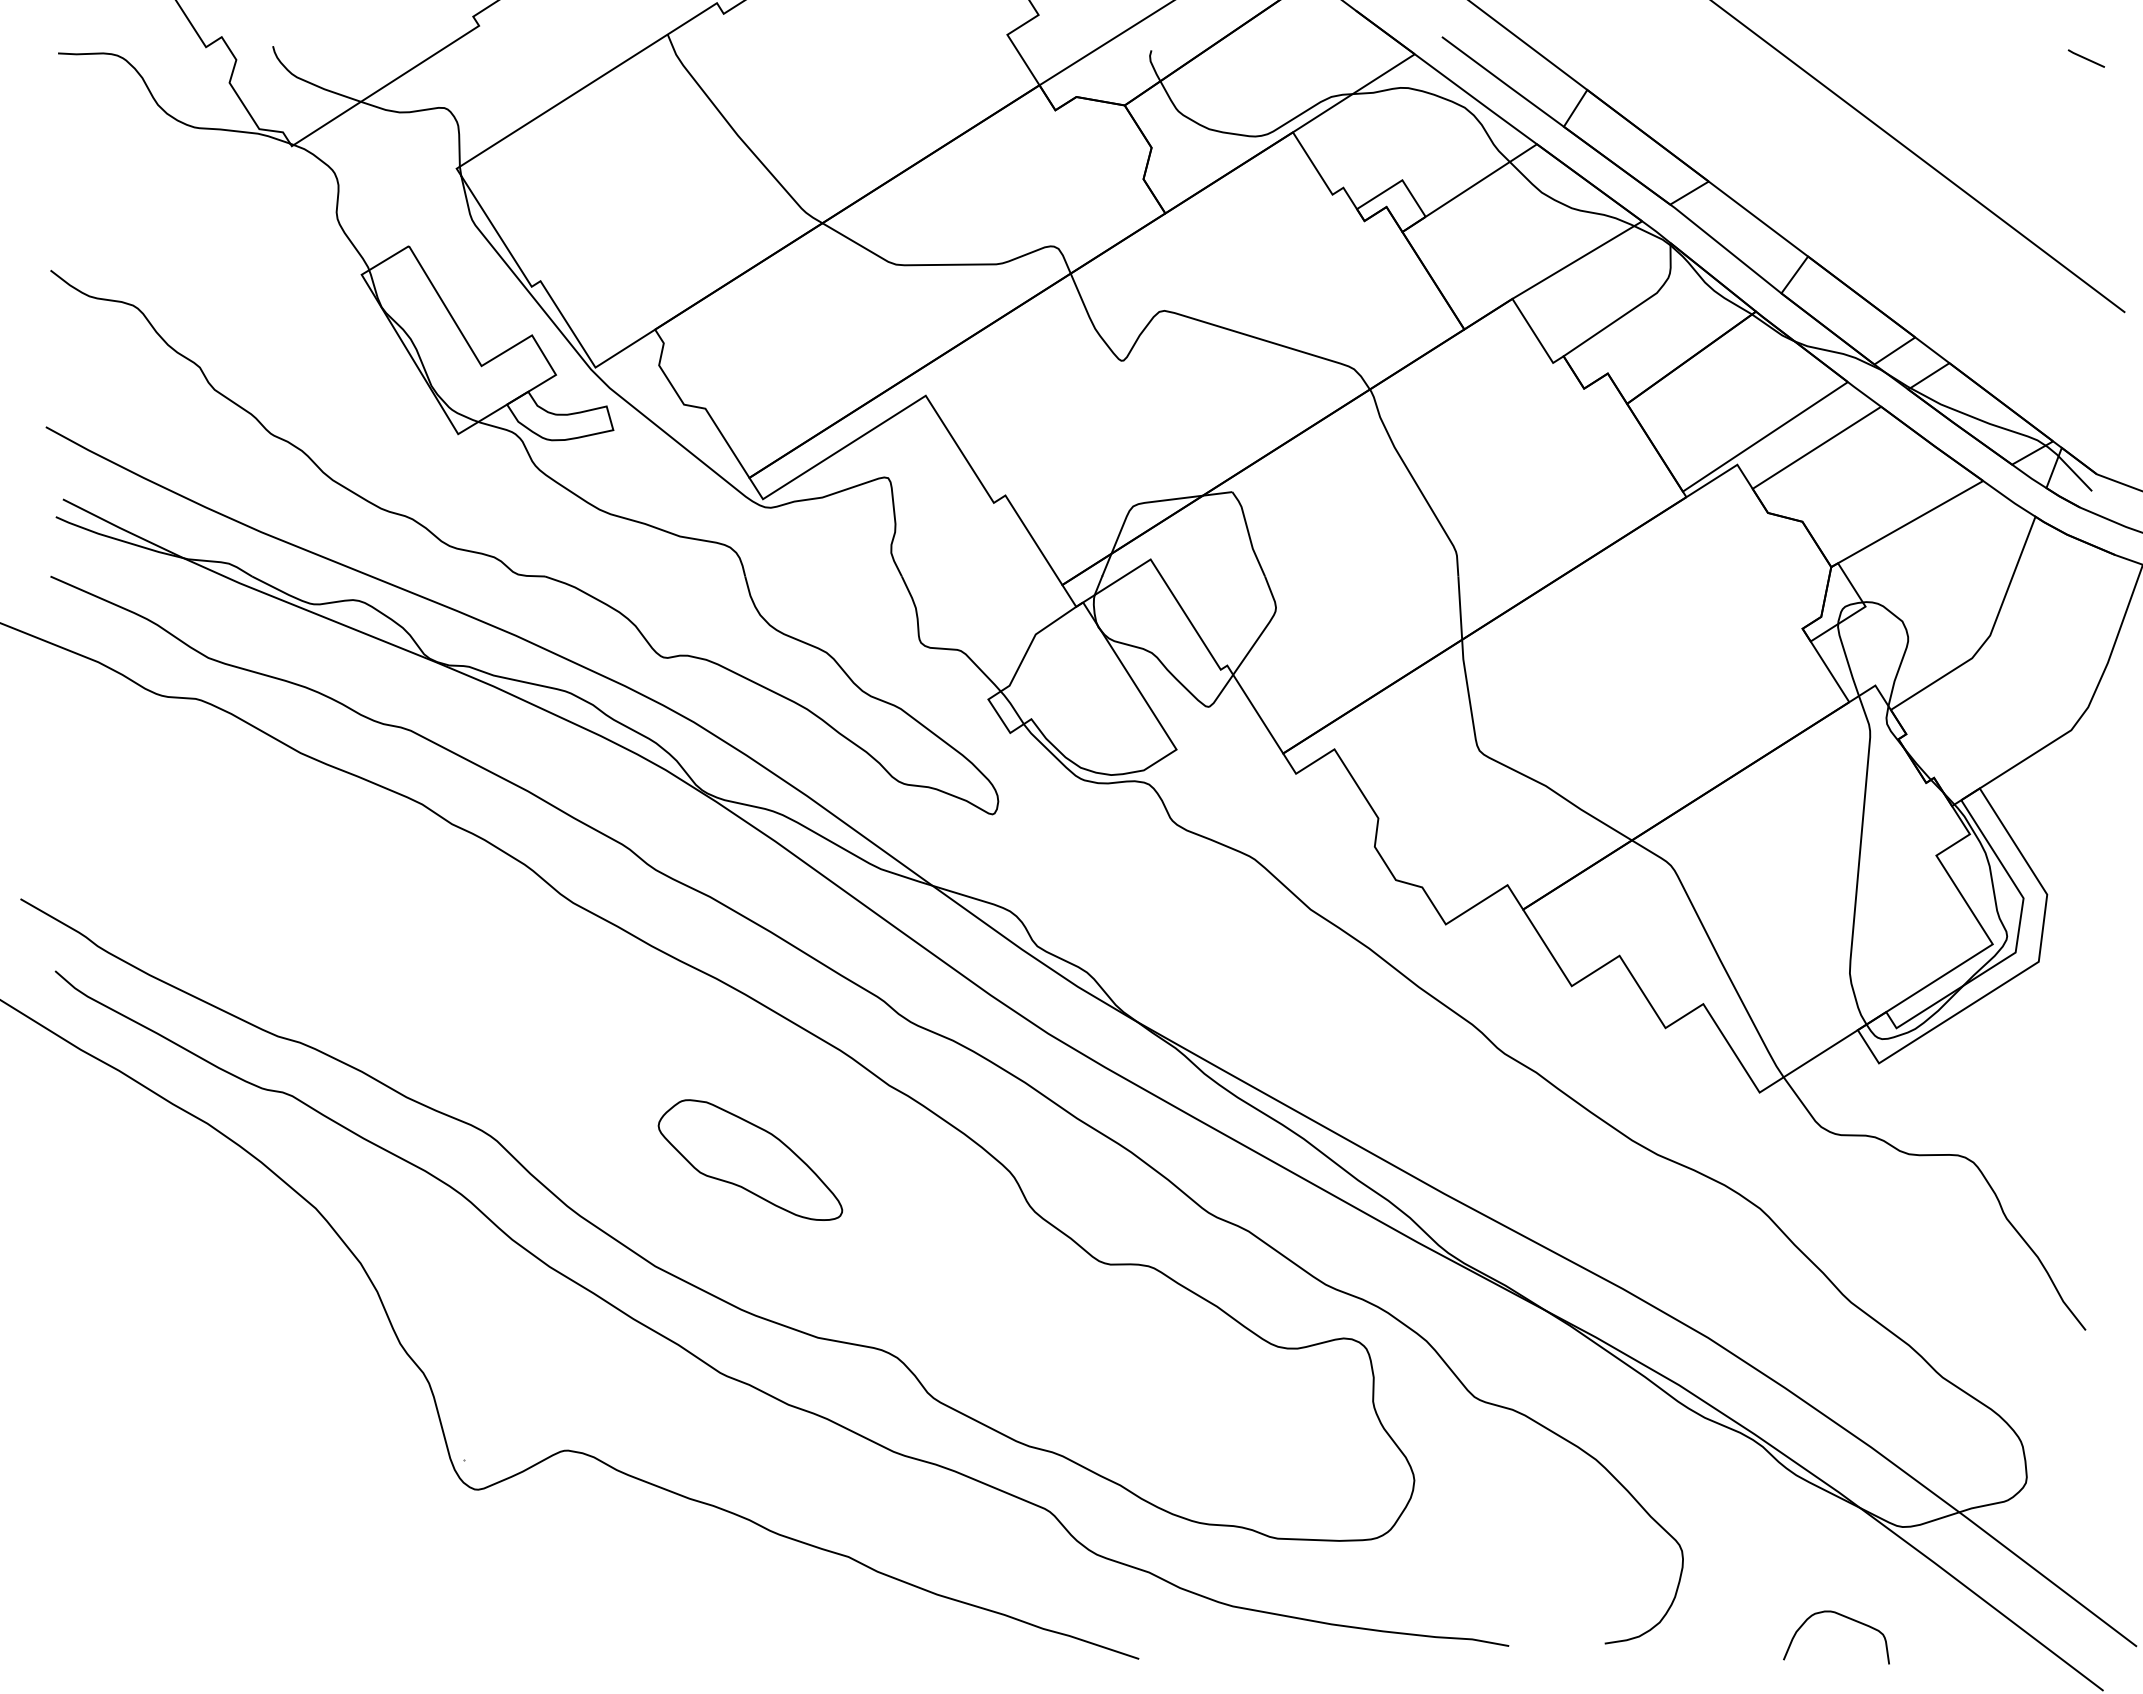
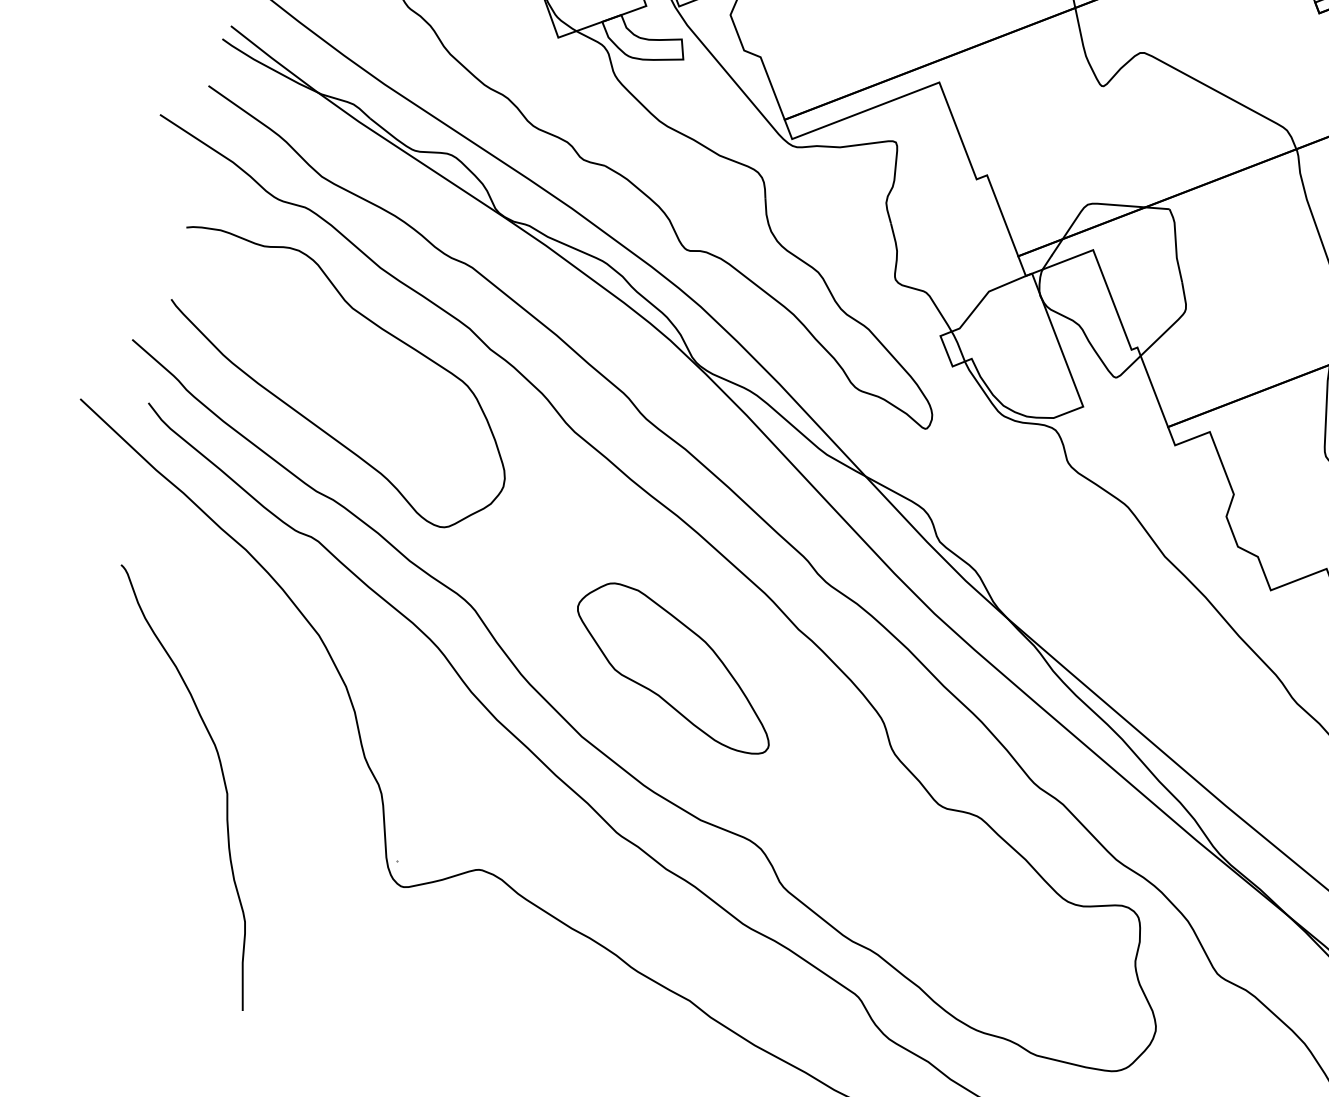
curve: (257, 954) -> (313, 422), added
part: (750, 1159) -> (675, 666), size x1.43
curve: (234, 1401) -> (222, 776), added

